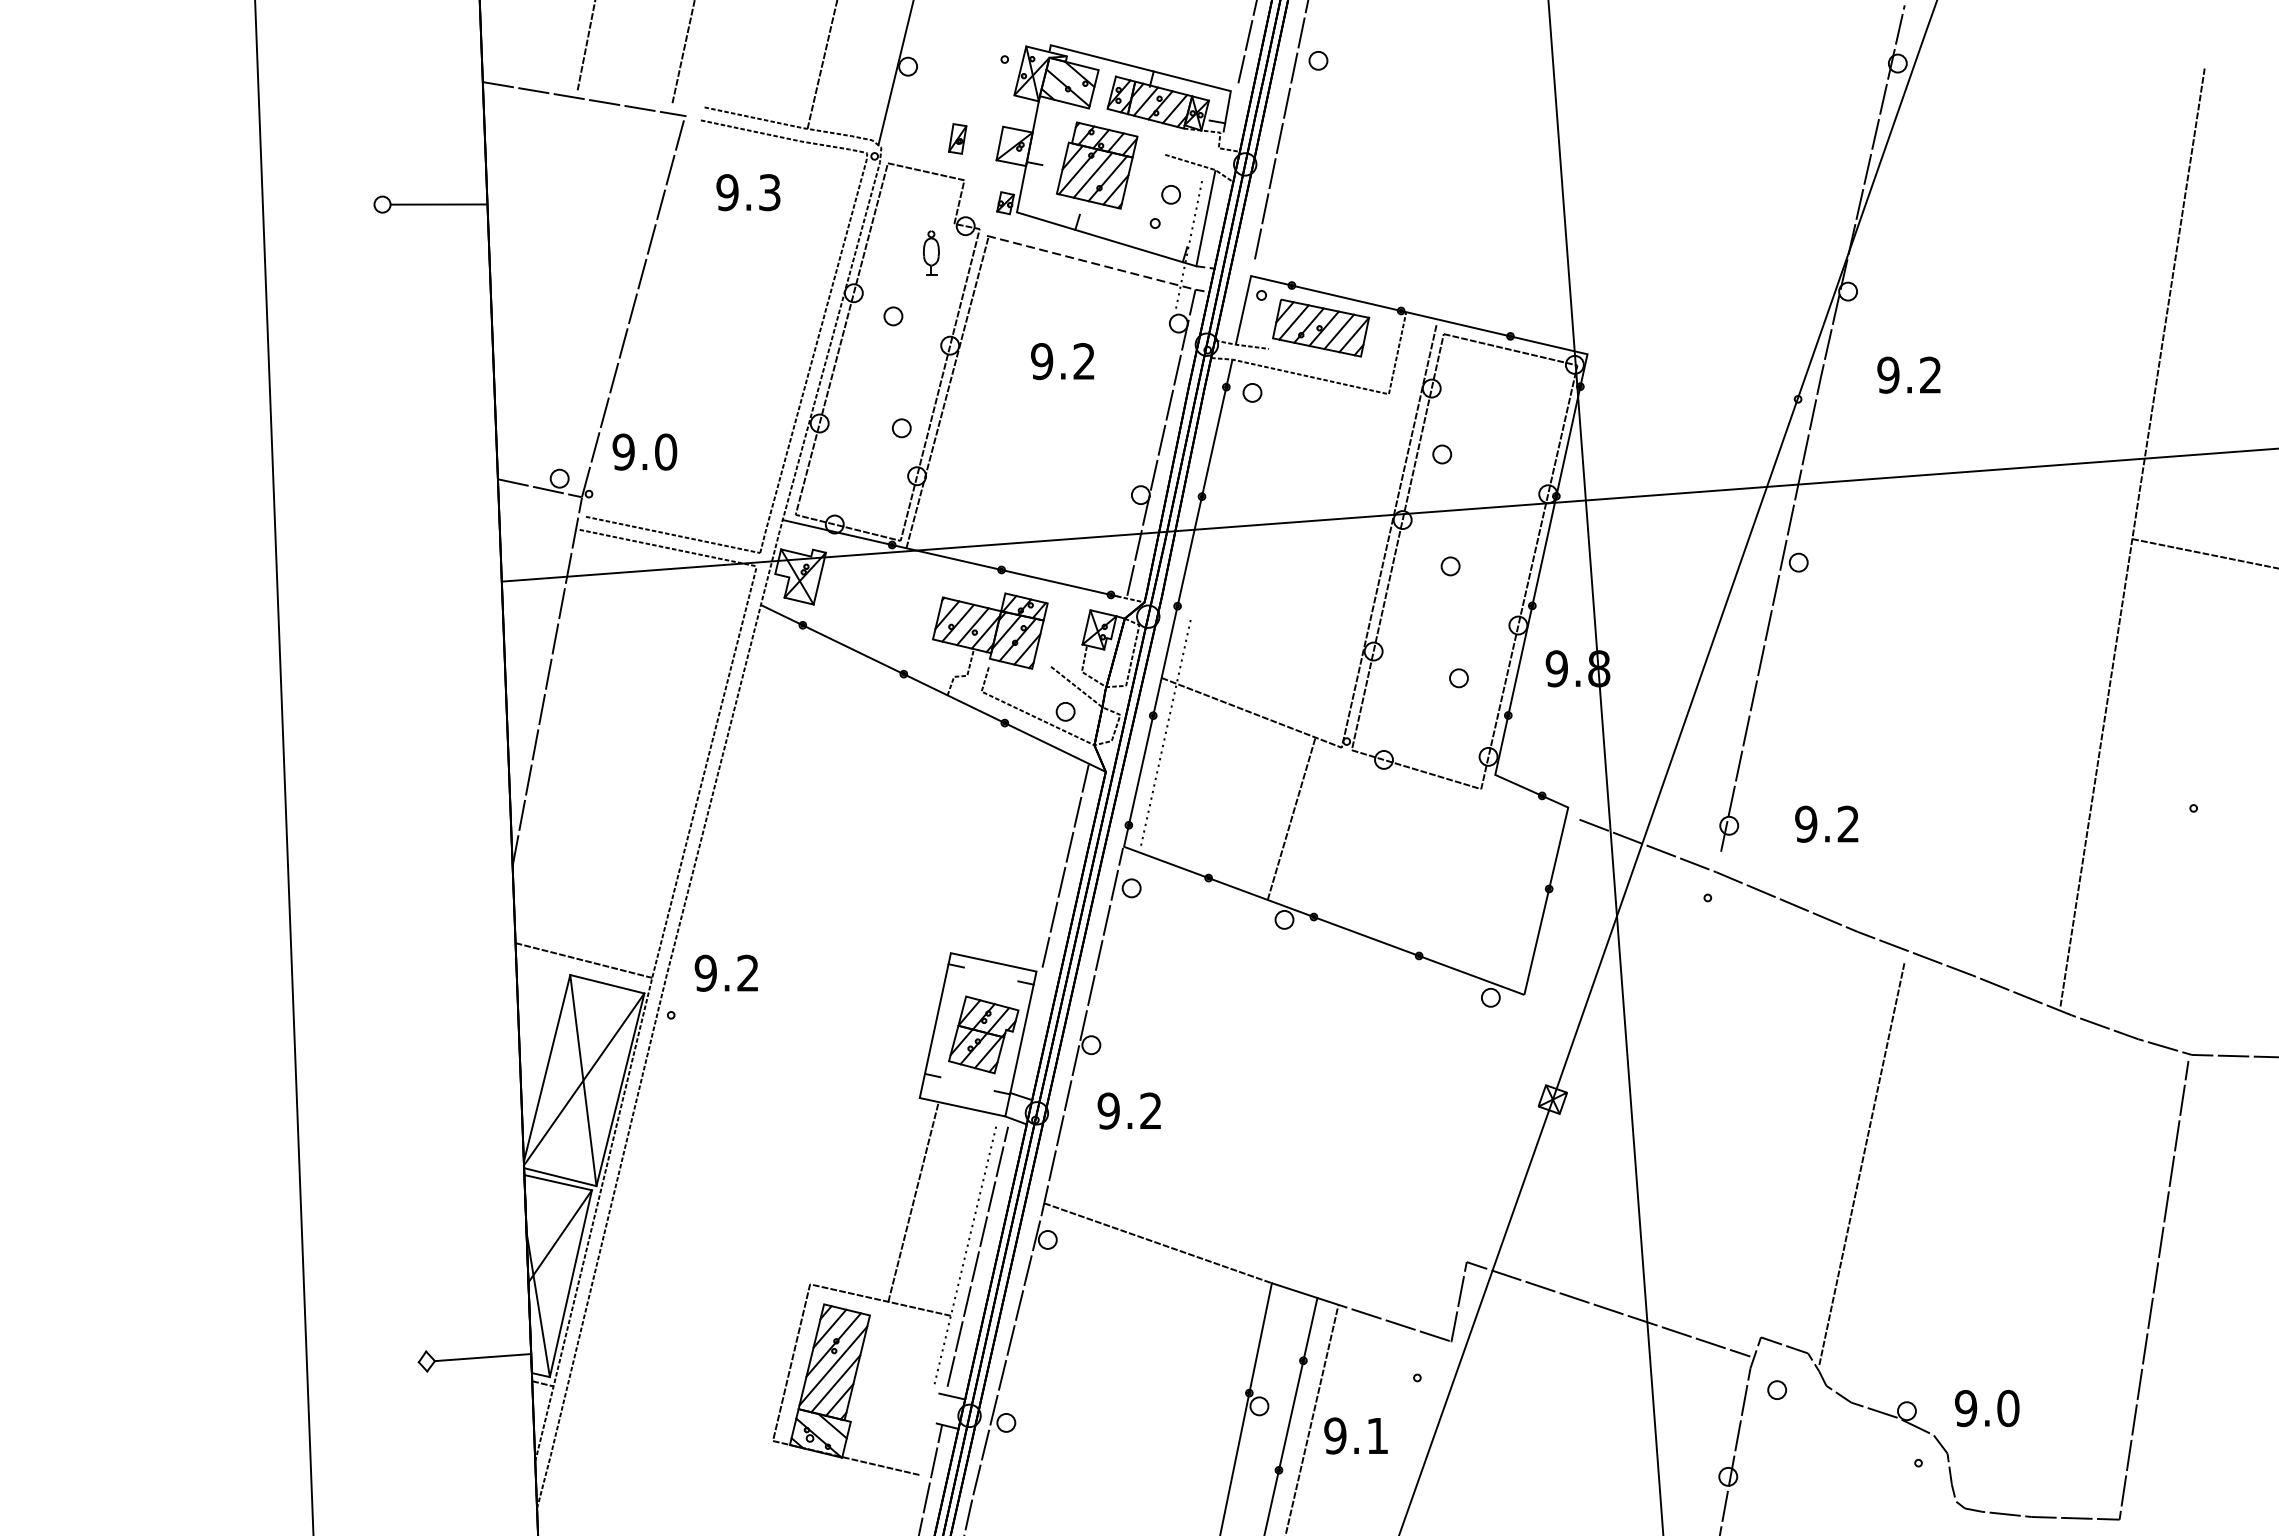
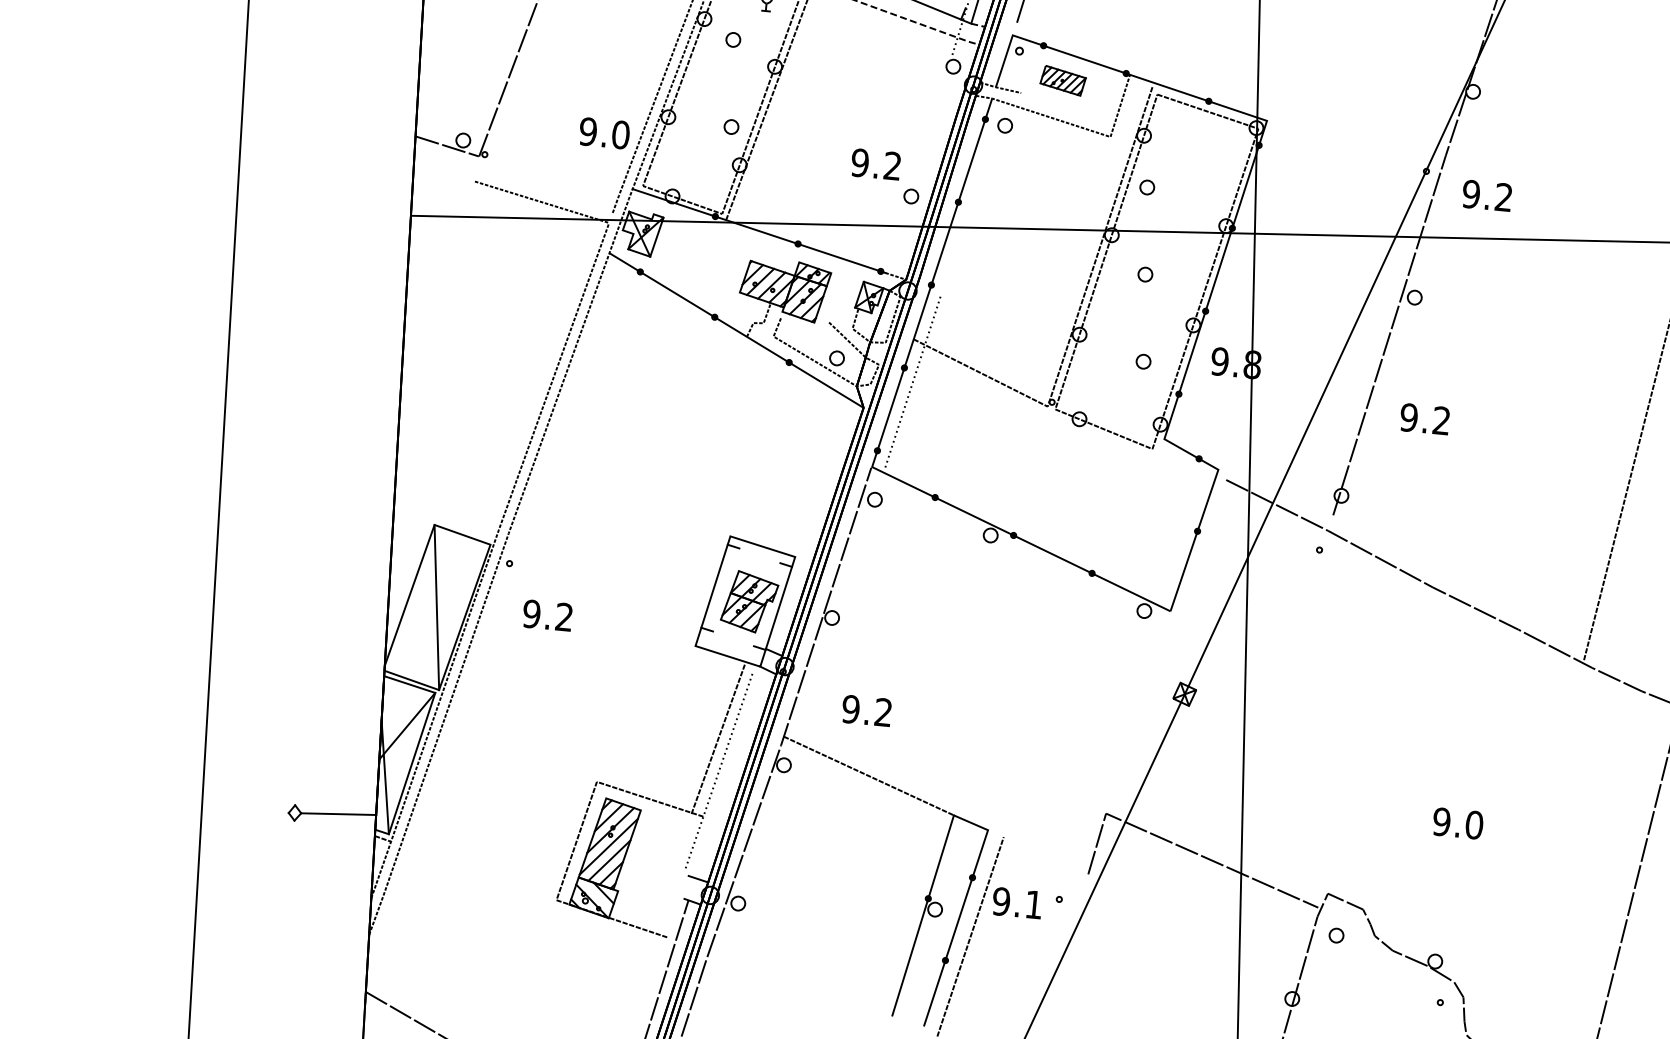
part: (1321, 327) -> (1063, 80), size x0.6
text: (1062, 361) -> (875, 164), moved
text: (1908, 374) -> (1486, 195), moved
line: (1161, 442) -> (931, 157), removed
text: (644, 451) -> (604, 132), moved
line: (672, 534) -> (546, 192), removed
line: (547, 681) -> (438, 296), removed
line: (1291, 818) -> (1003, 457), removed
text: (1826, 823) -> (1424, 418), moved
line: (1065, 865) -> (825, 477), removed
line: (583, 960) -> (445, 514), removed
text: (725, 972) -> (546, 614), moved
line: (584, 1079) -> (437, 606), removed
text: (1128, 1110) -> (866, 710), moved
line: (1861, 1163) -> (1418, 766), removed
line: (913, 1201) -> (718, 738), moved
line: (977, 1256) -> (728, 772), removed
line: (1384, 1319) -> (1038, 851), removed
text: (1987, 1408) -> (1458, 823), moved
text: (1355, 1435) -> (1016, 902), moved

